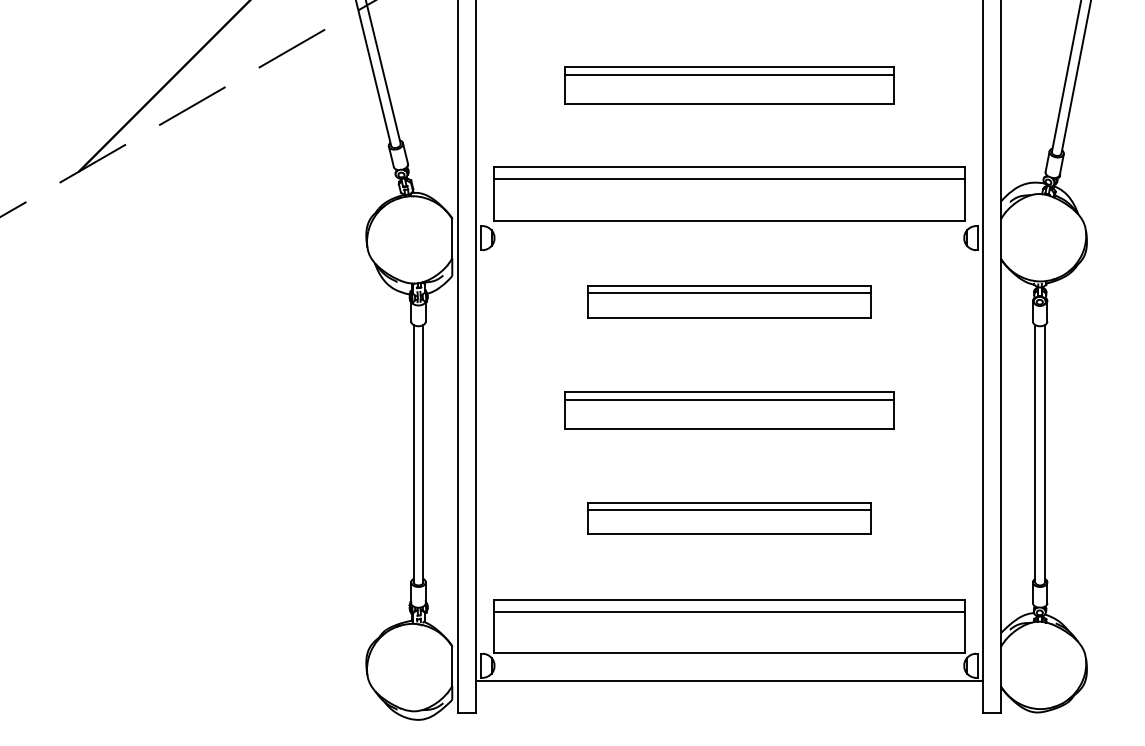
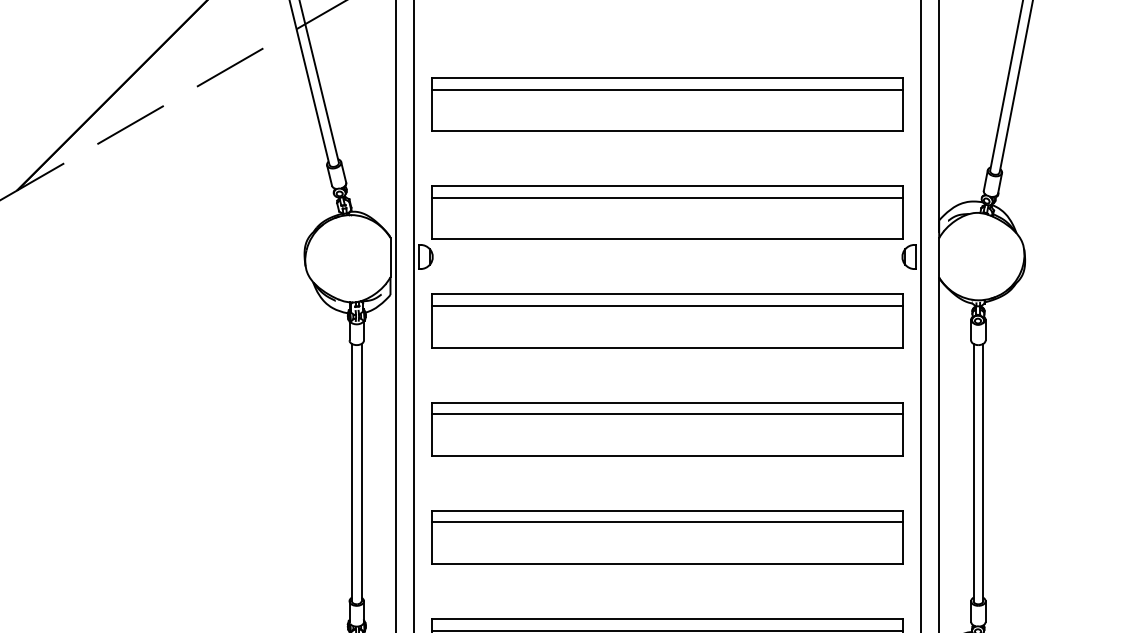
part: (729, 85) -> (667, 104), size x1.43
part: (729, 302) -> (667, 321), size x1.67
part: (729, 410) -> (667, 429), size x1.43
part: (729, 518) -> (667, 537), size x1.67

